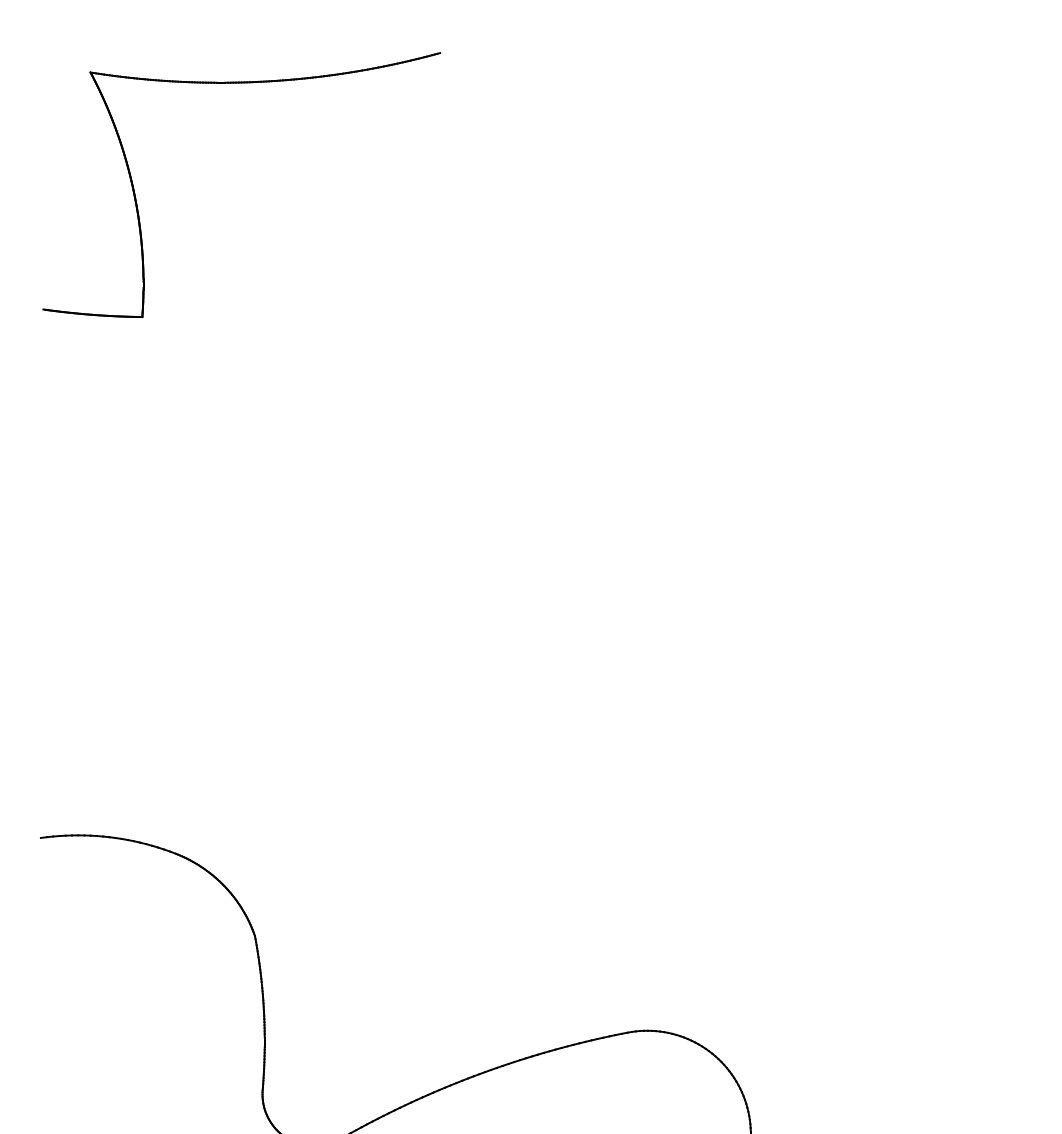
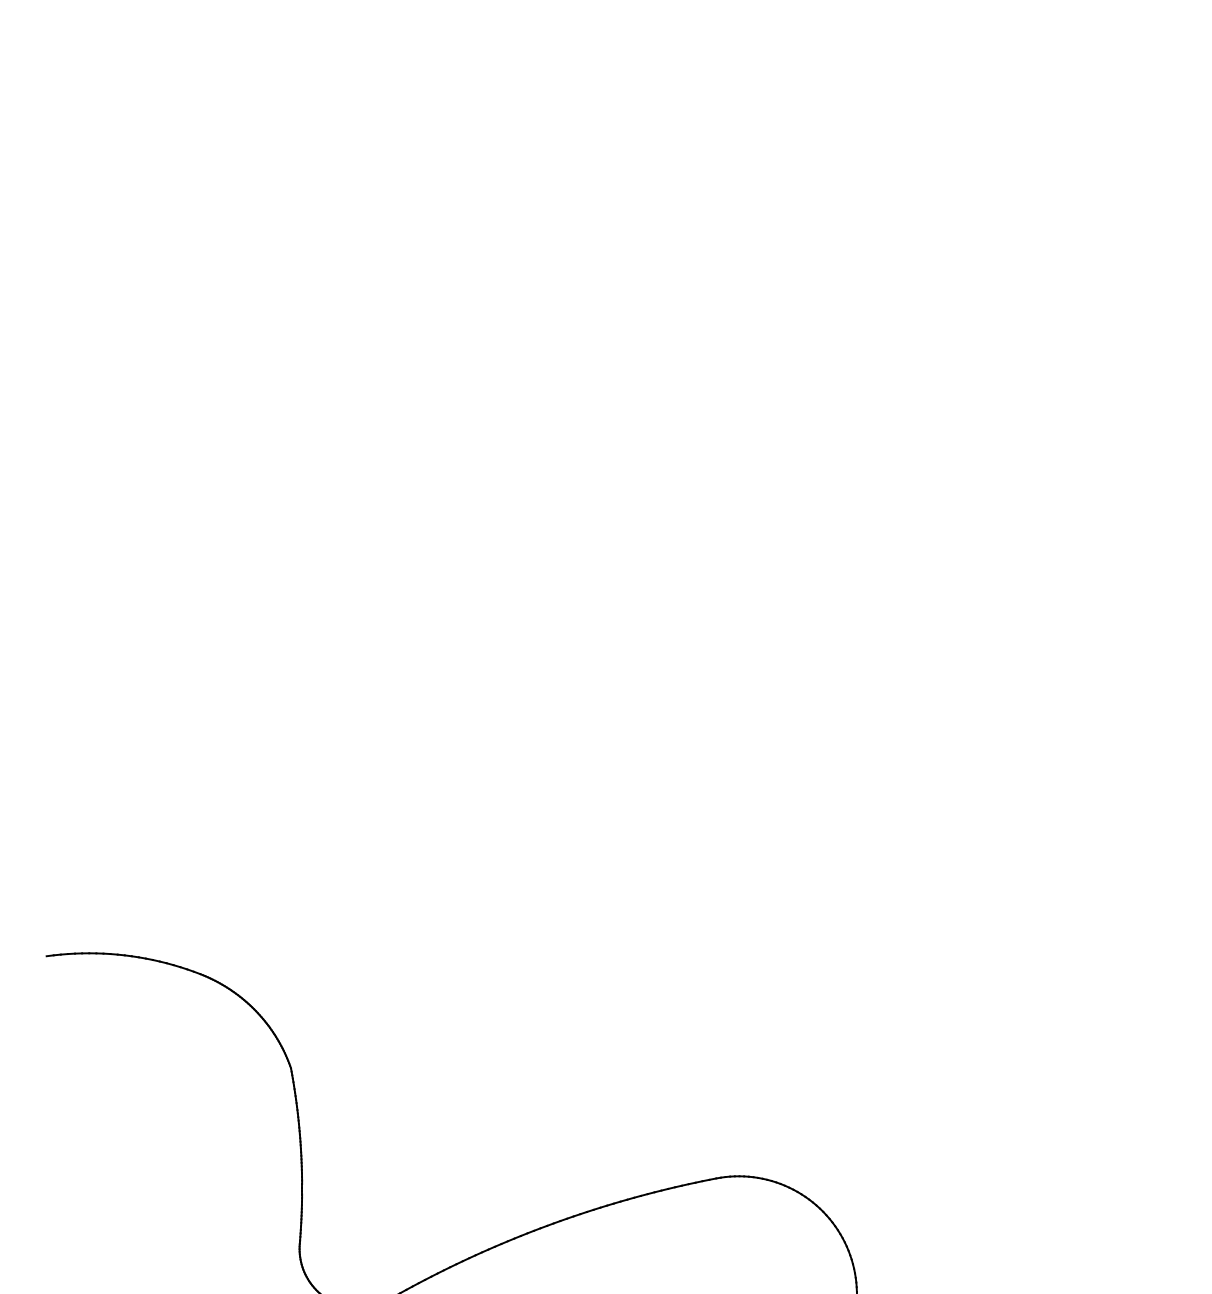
part: (241, 83) -> (275, 95), removed

